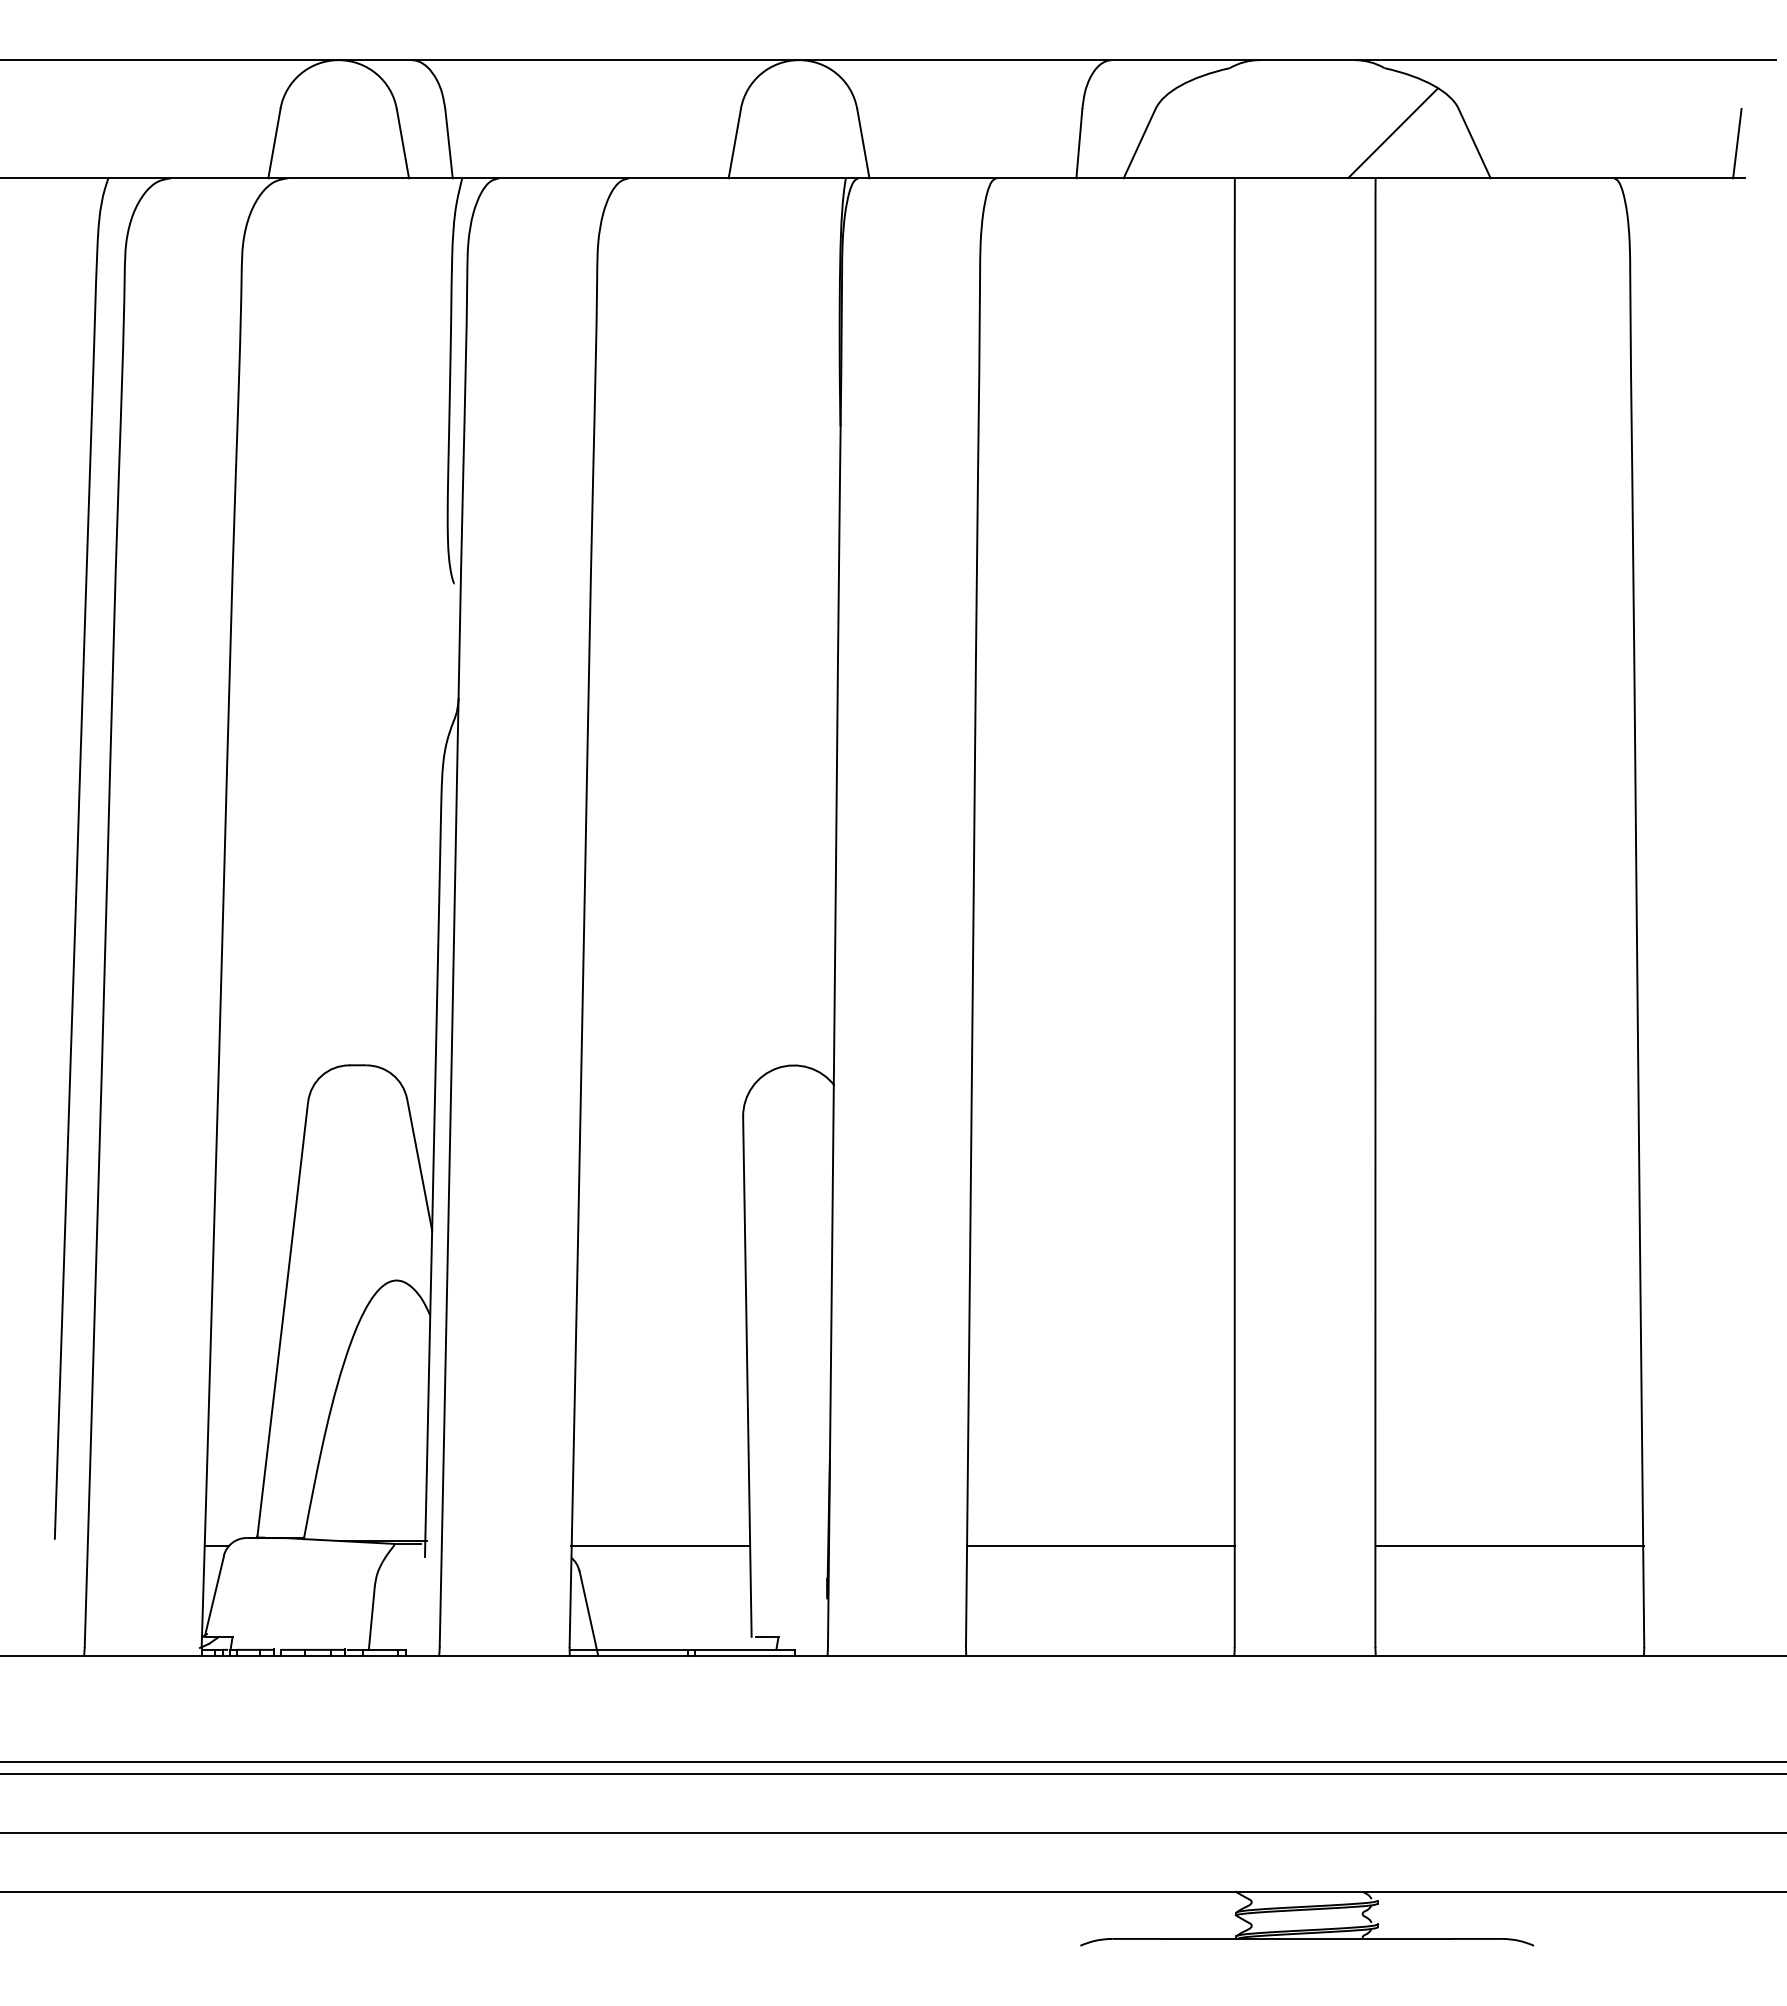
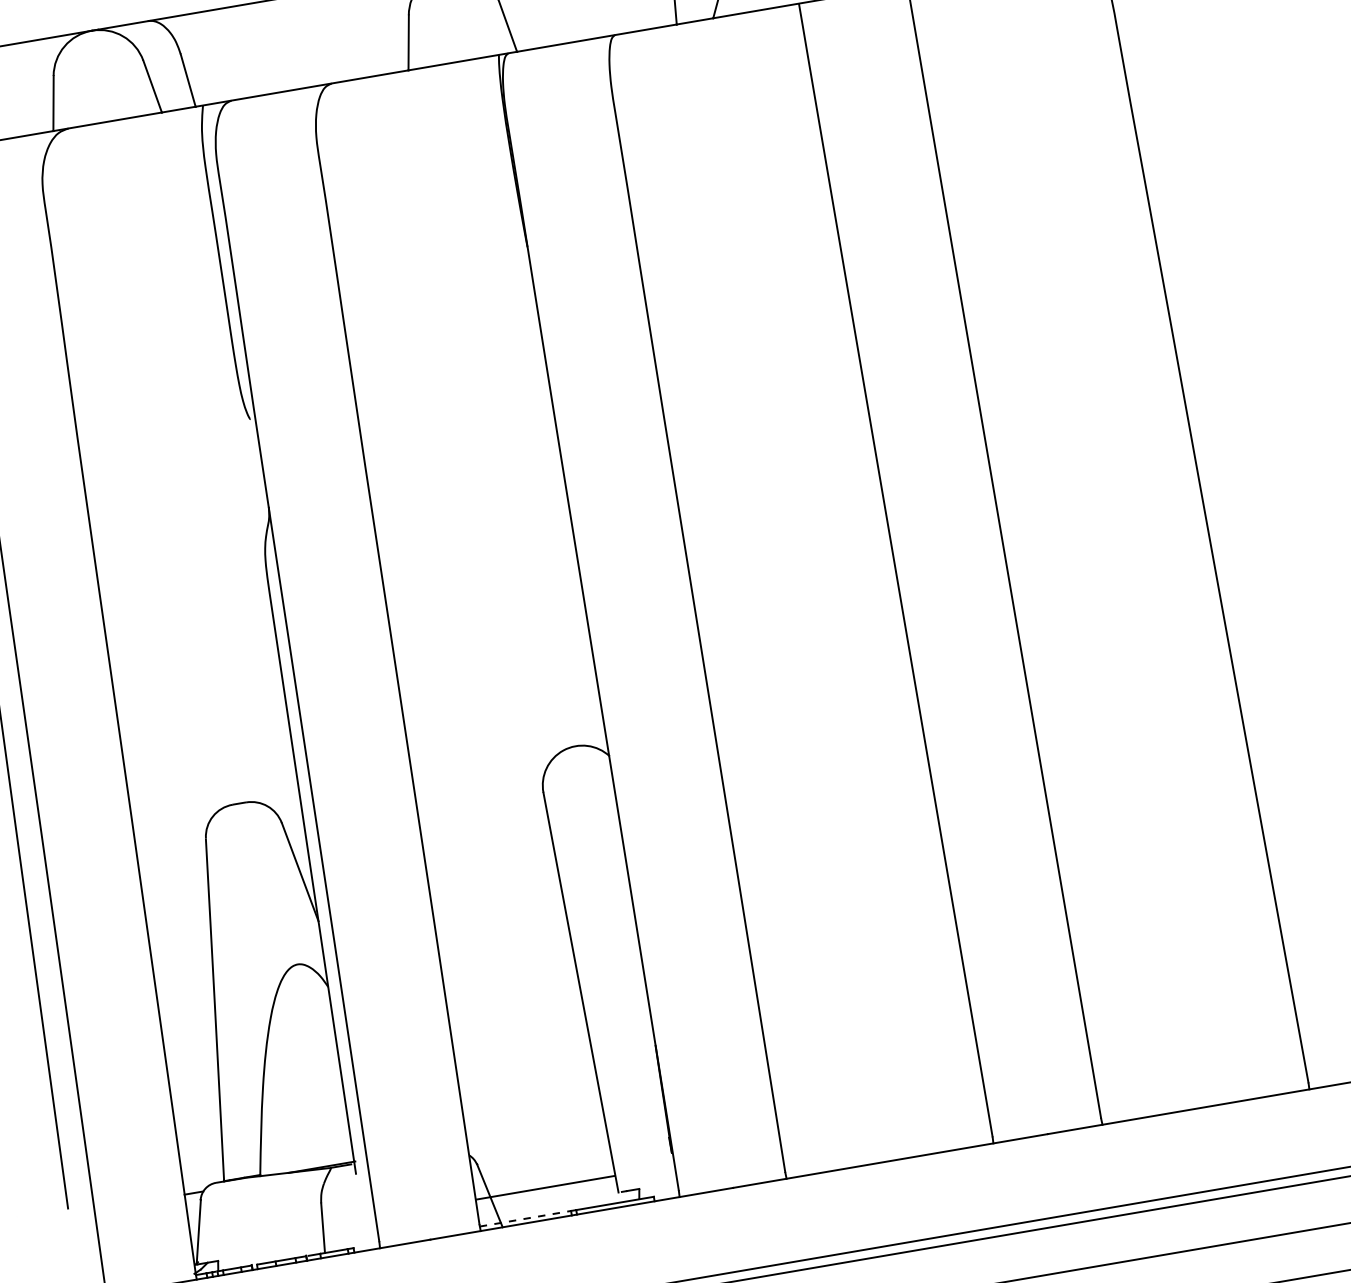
line: (660, 1546) -> (545, 1188), moved
line: (1100, 1546) -> (875, 1076), removed
line: (1509, 1546) -> (1191, 1022), removed
line: (629, 1649) -> (525, 1218), solid -> dashed

